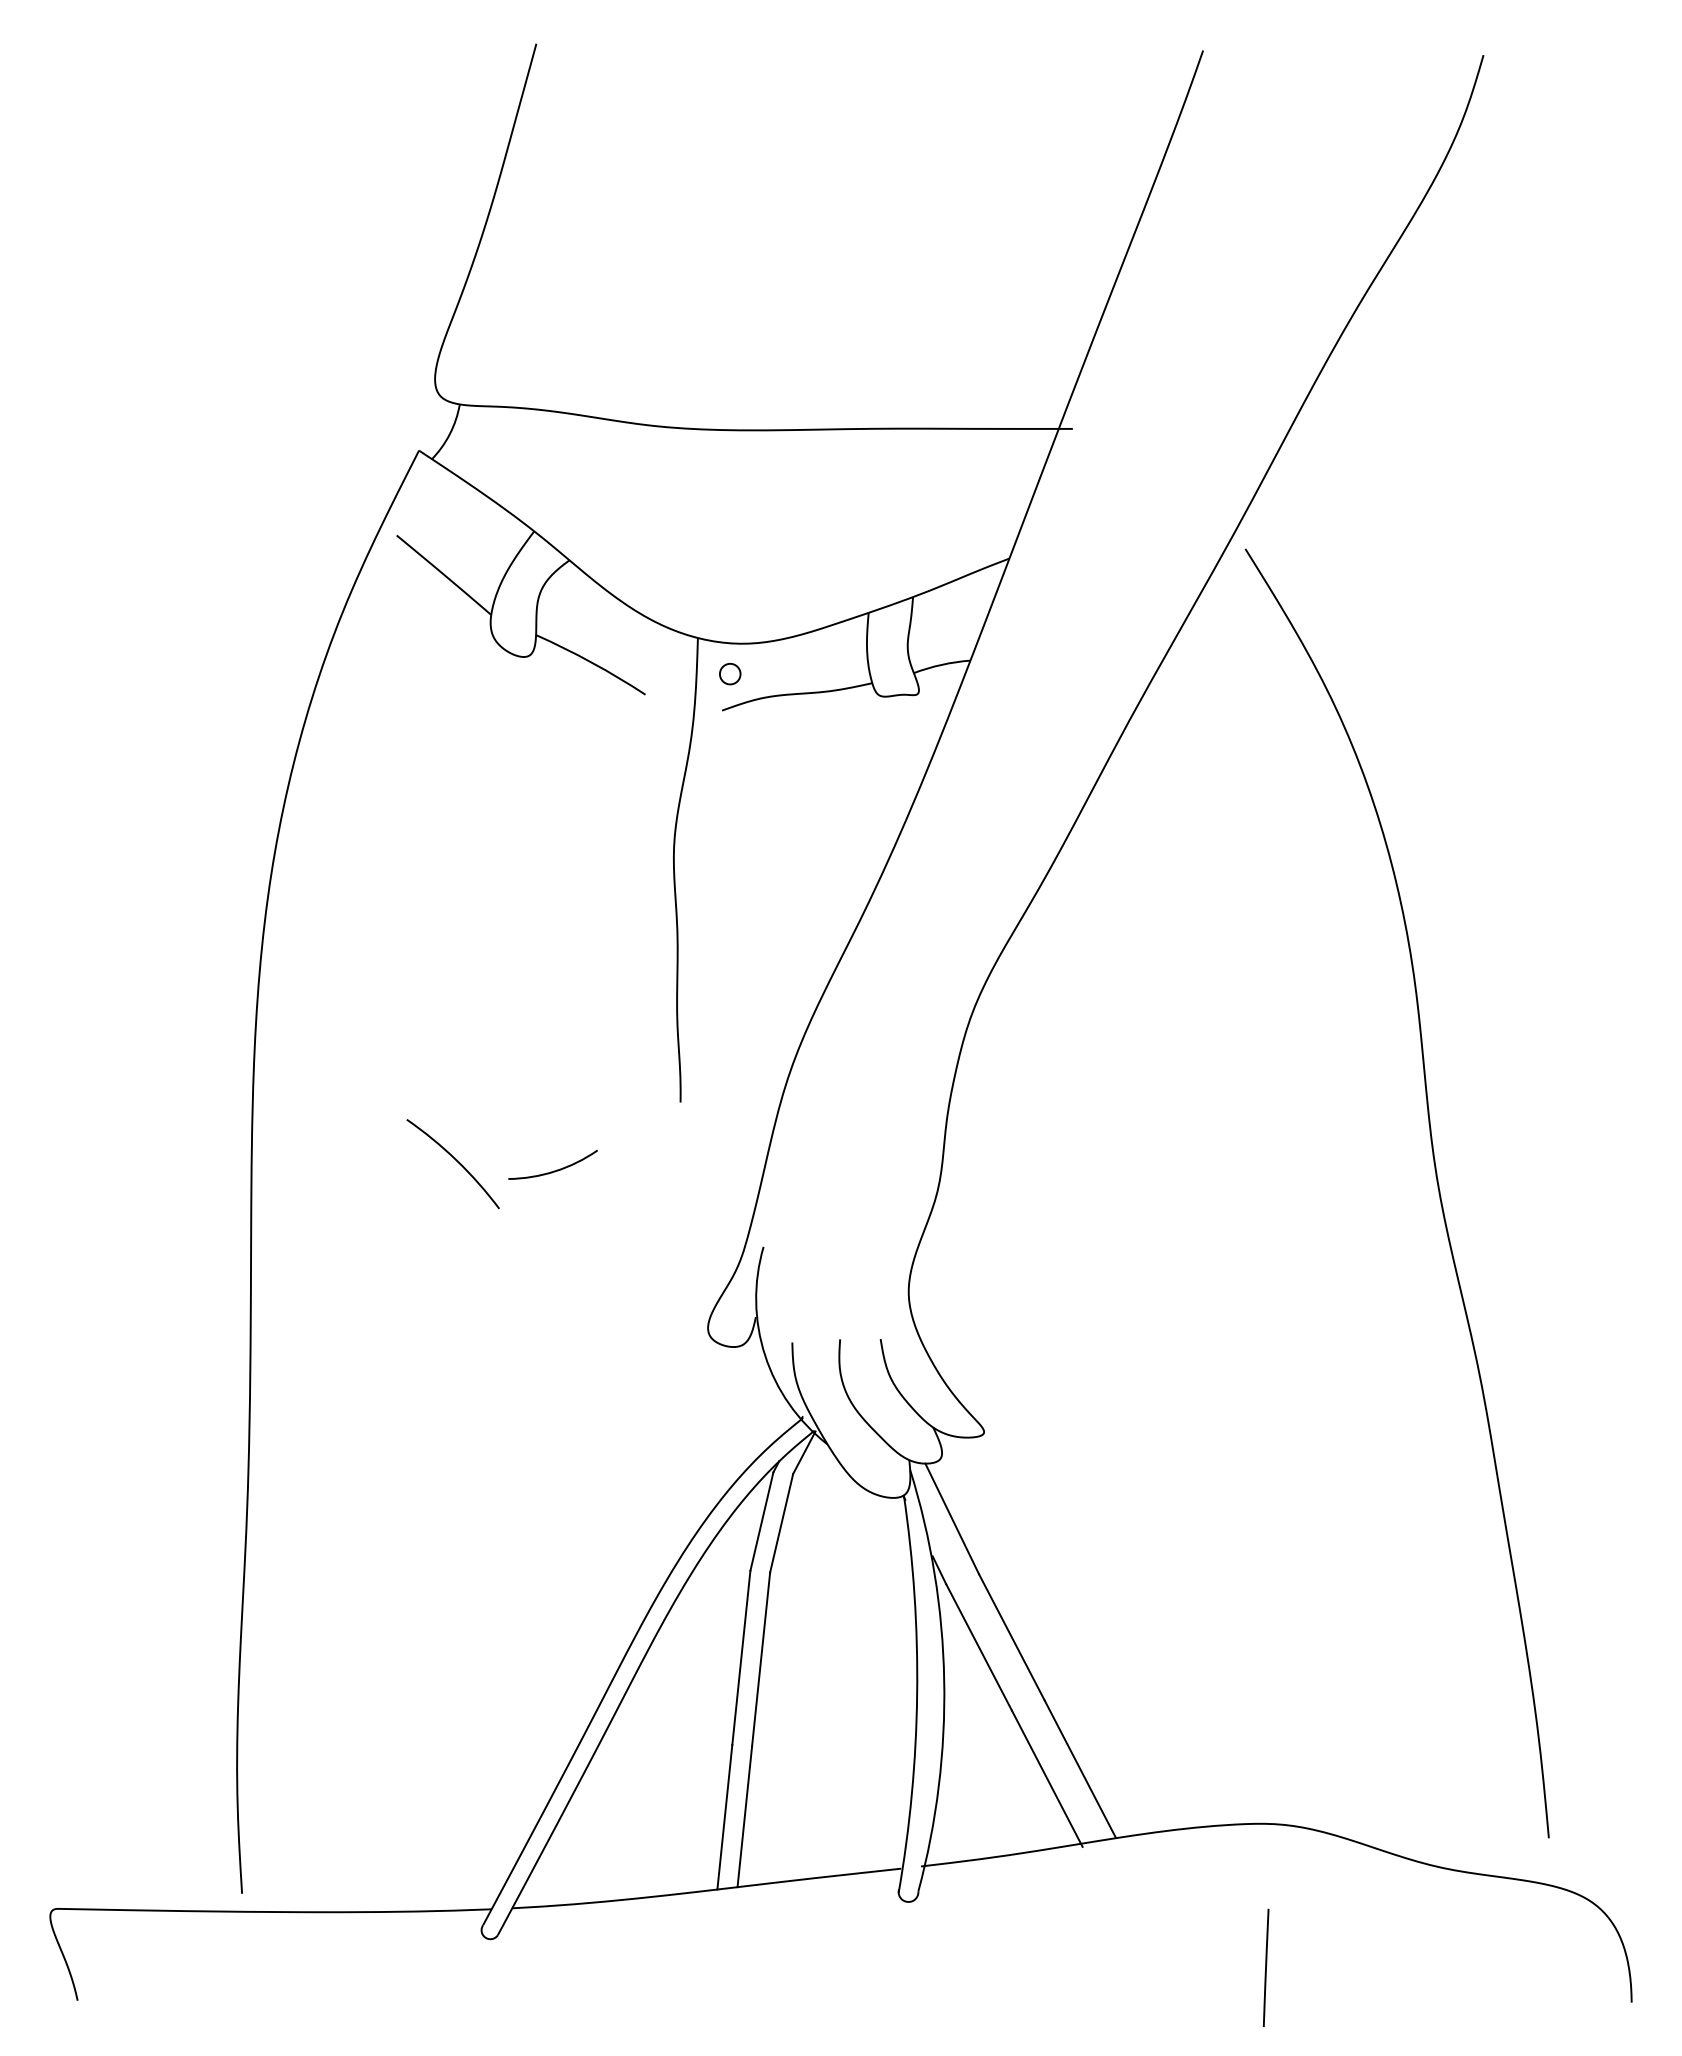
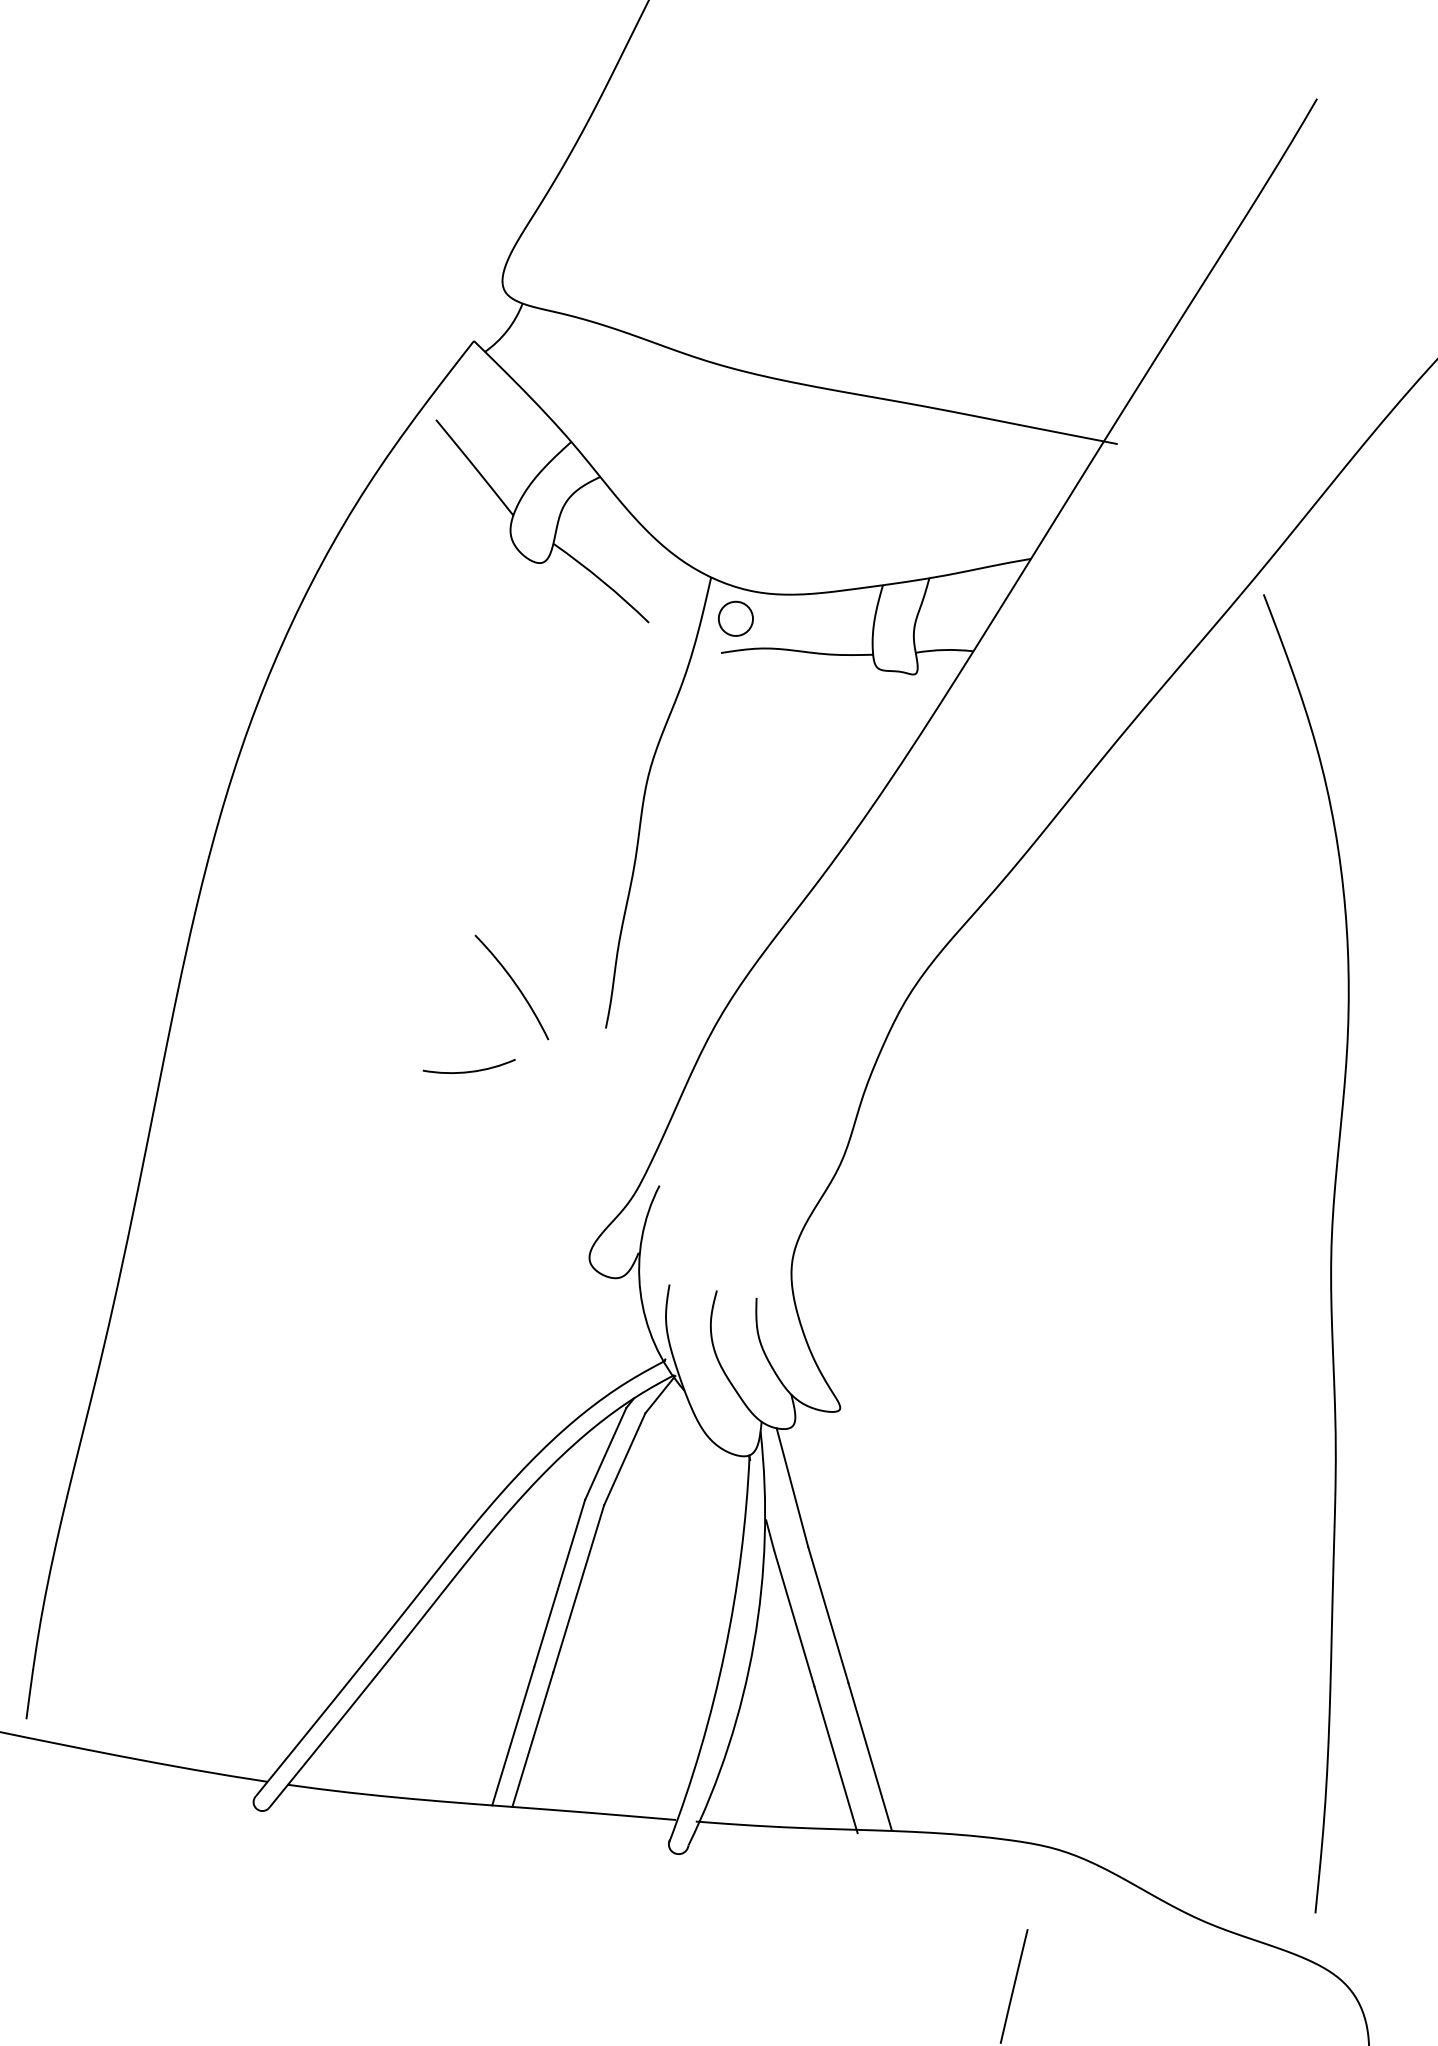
circle: (730, 673) -> (736, 618), size x1.67
arc: (455, 1160) -> (514, 984), moved

